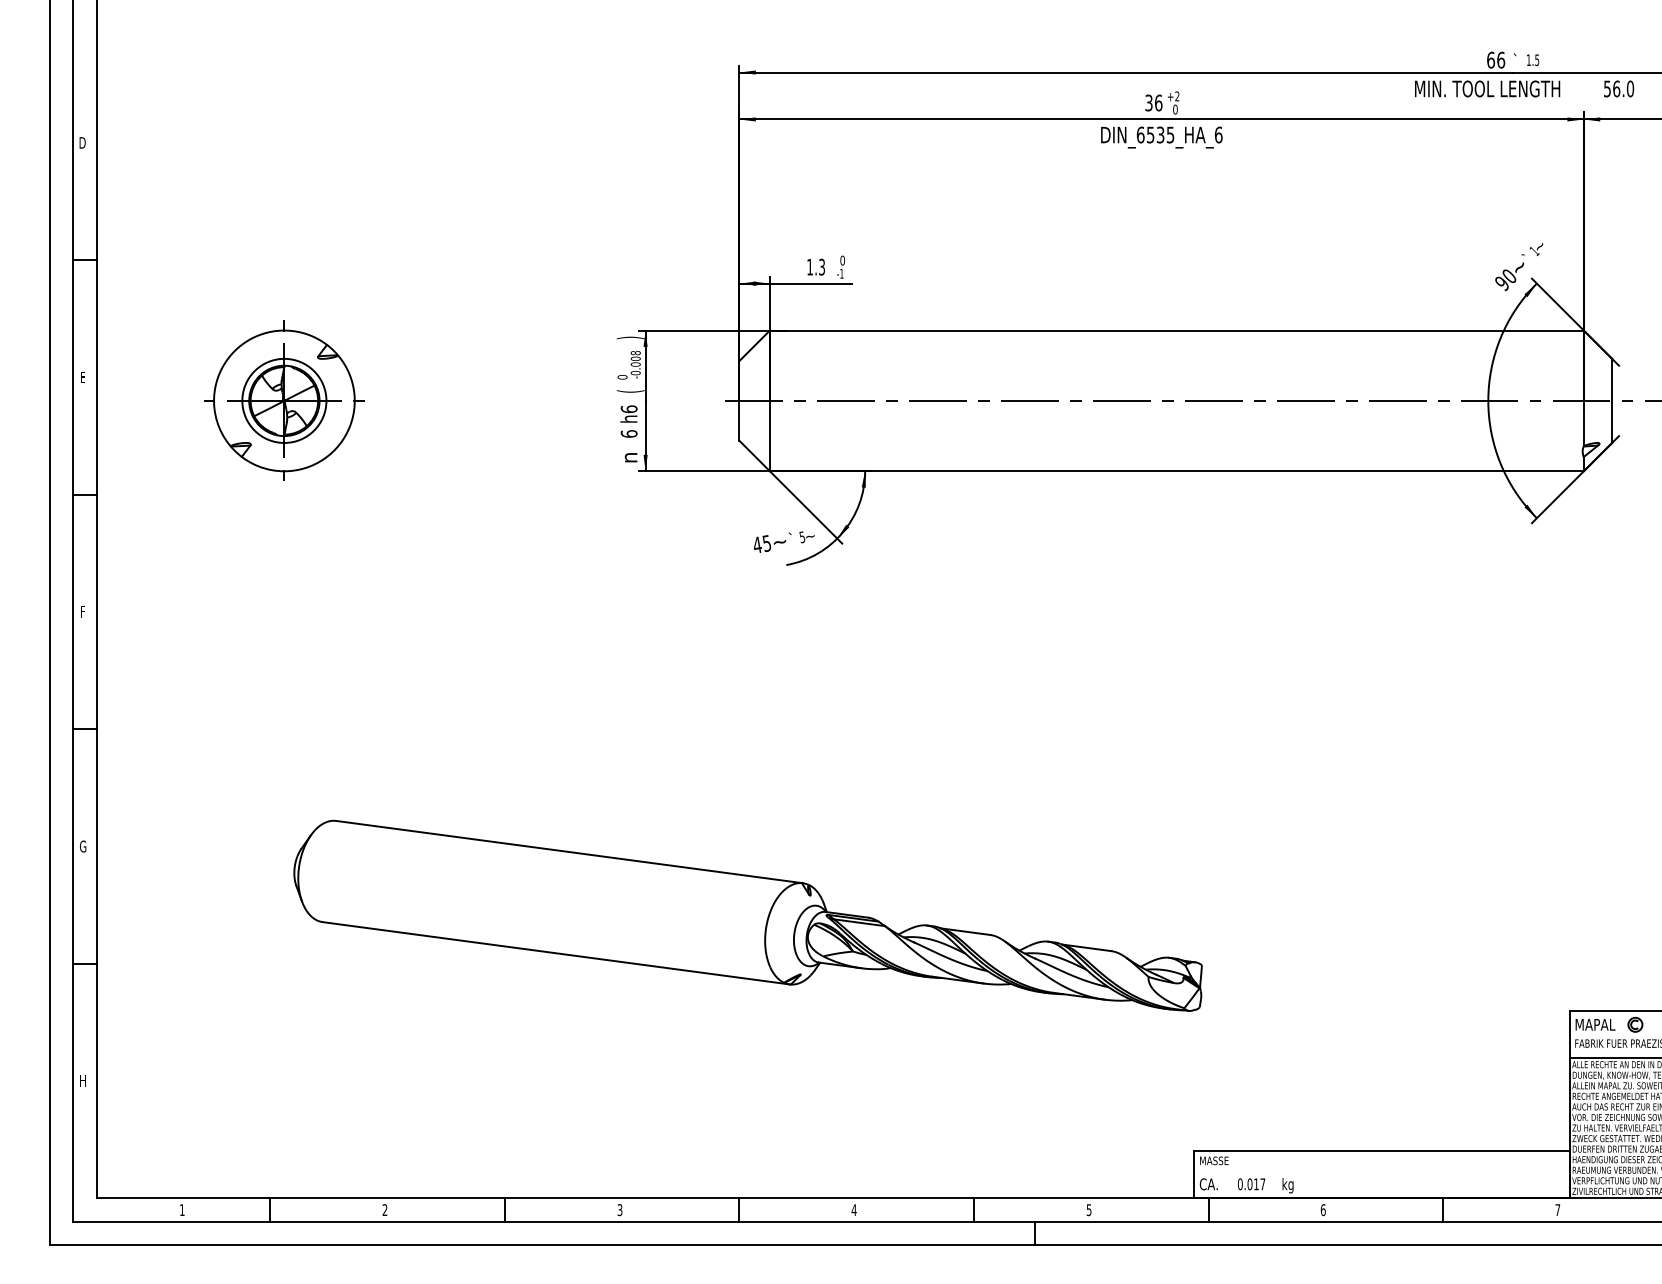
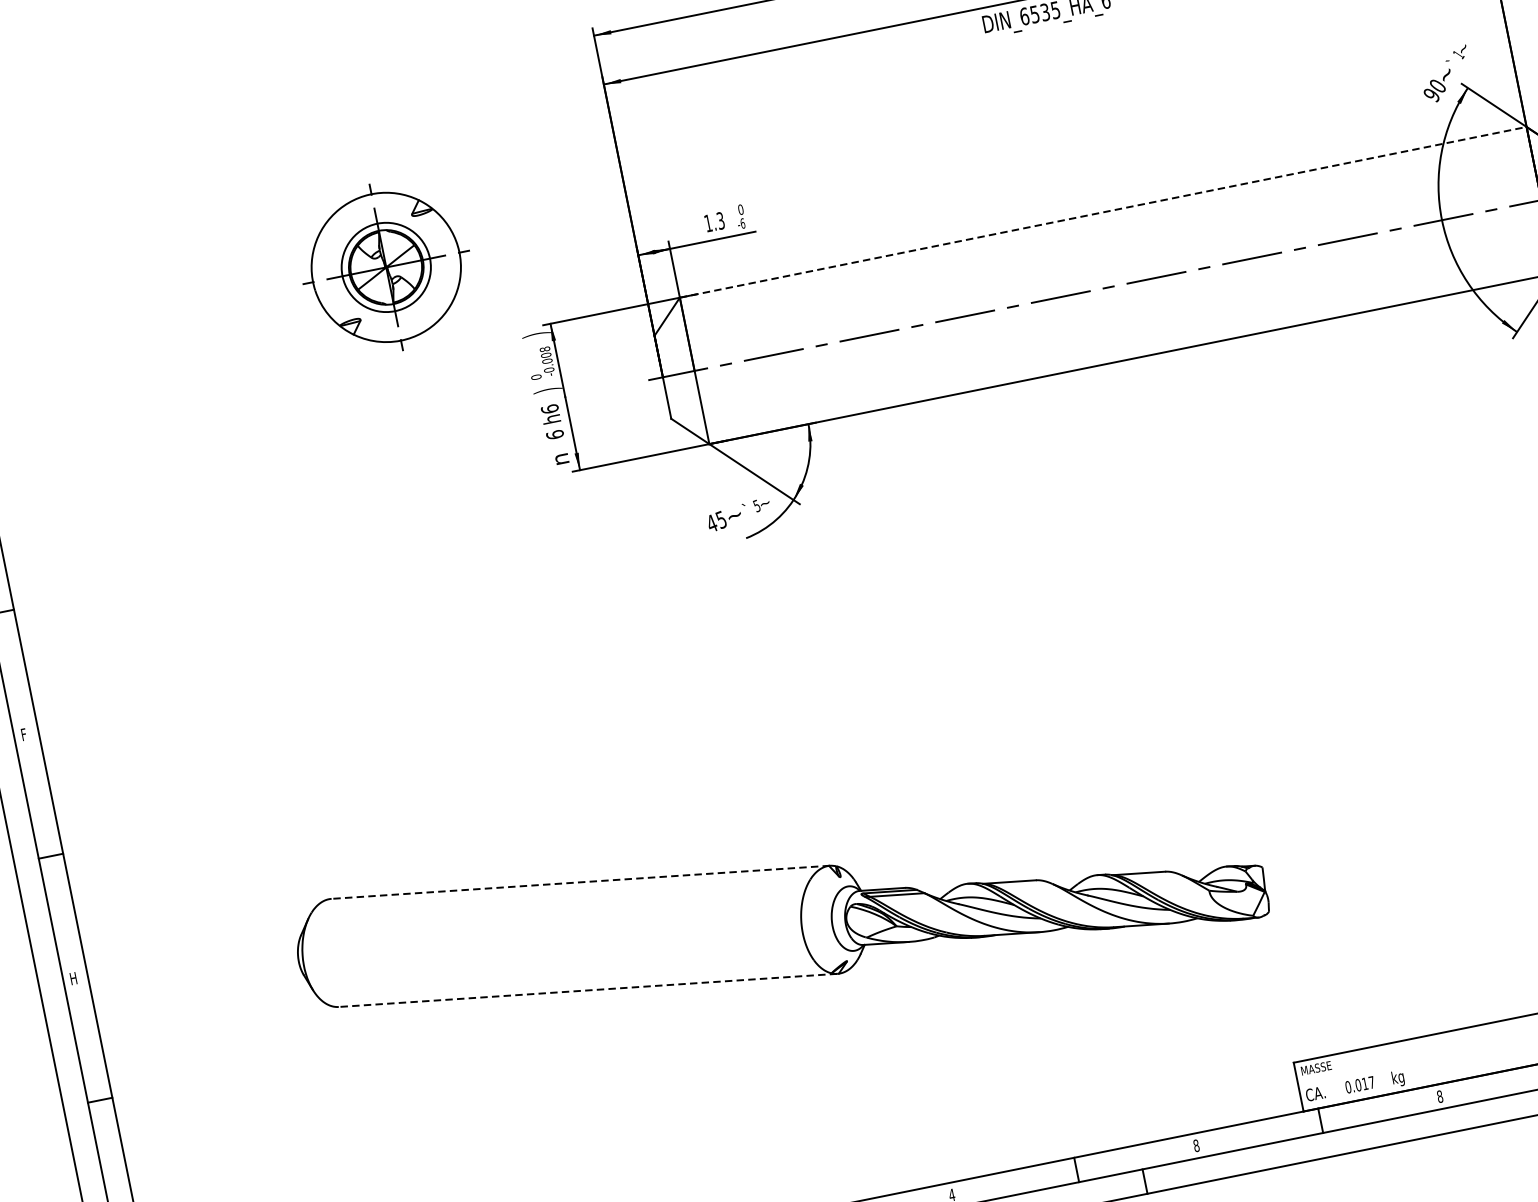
text: (841, 273) -> (742, 223), -1 -> -6
line: (1176, 330) -> (1102, 212), solid -> dashed
text: (630, 391) -> (547, 390), ( -> )
part: (284, 400) -> (386, 266), moved
text: (82, 846) -> (72, 978), G -> H
line: (569, 852) -> (580, 882), solid -> dashed
line: (555, 953) -> (587, 990), solid -> dashed
text: (1322, 1209) -> (1439, 1096), 6 -> 8
text: (1088, 1210) -> (1195, 1146), 5 -> 8

